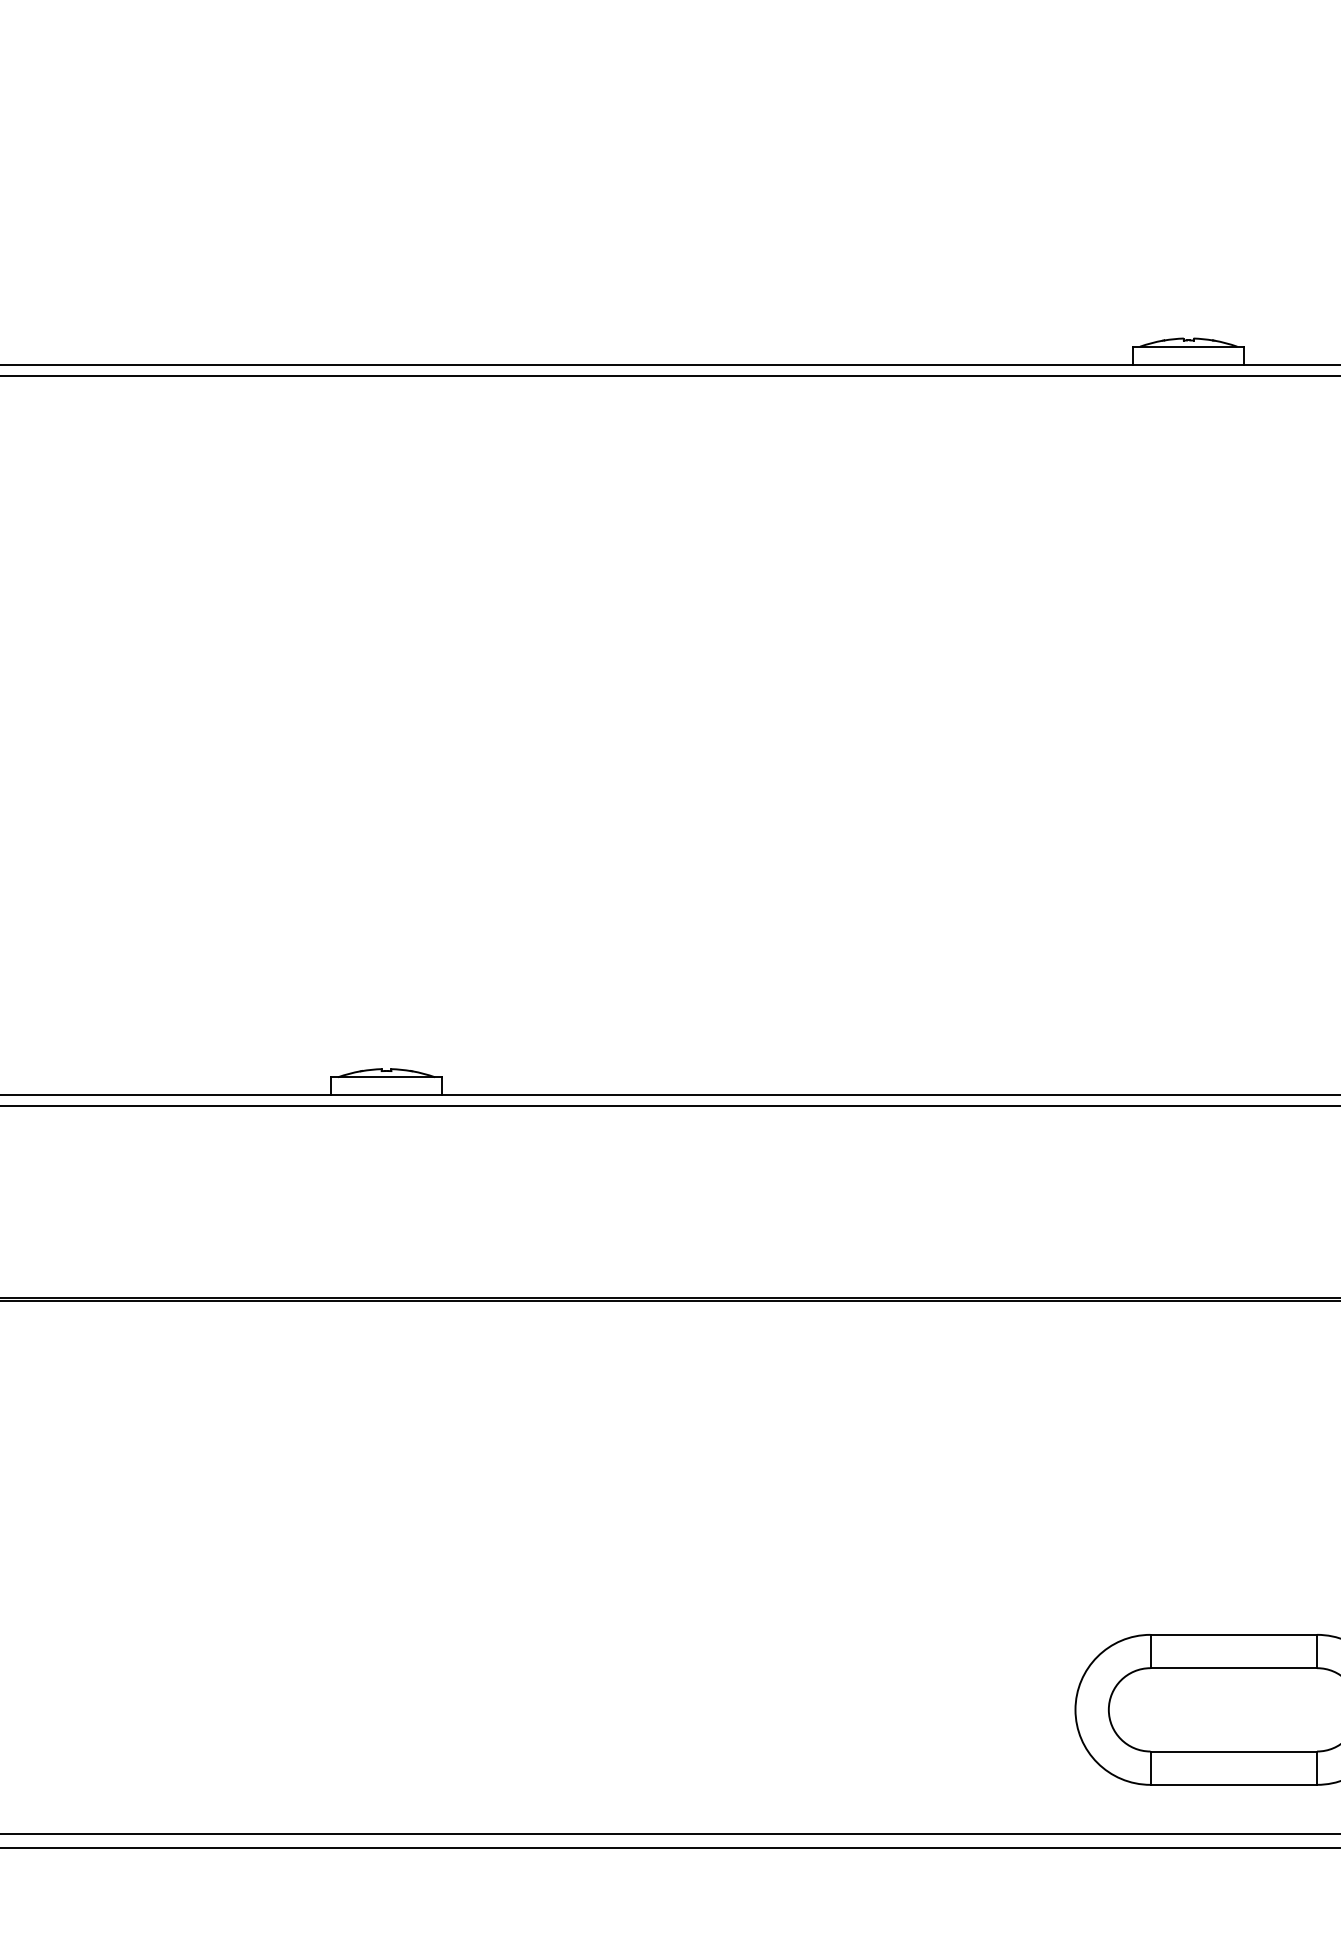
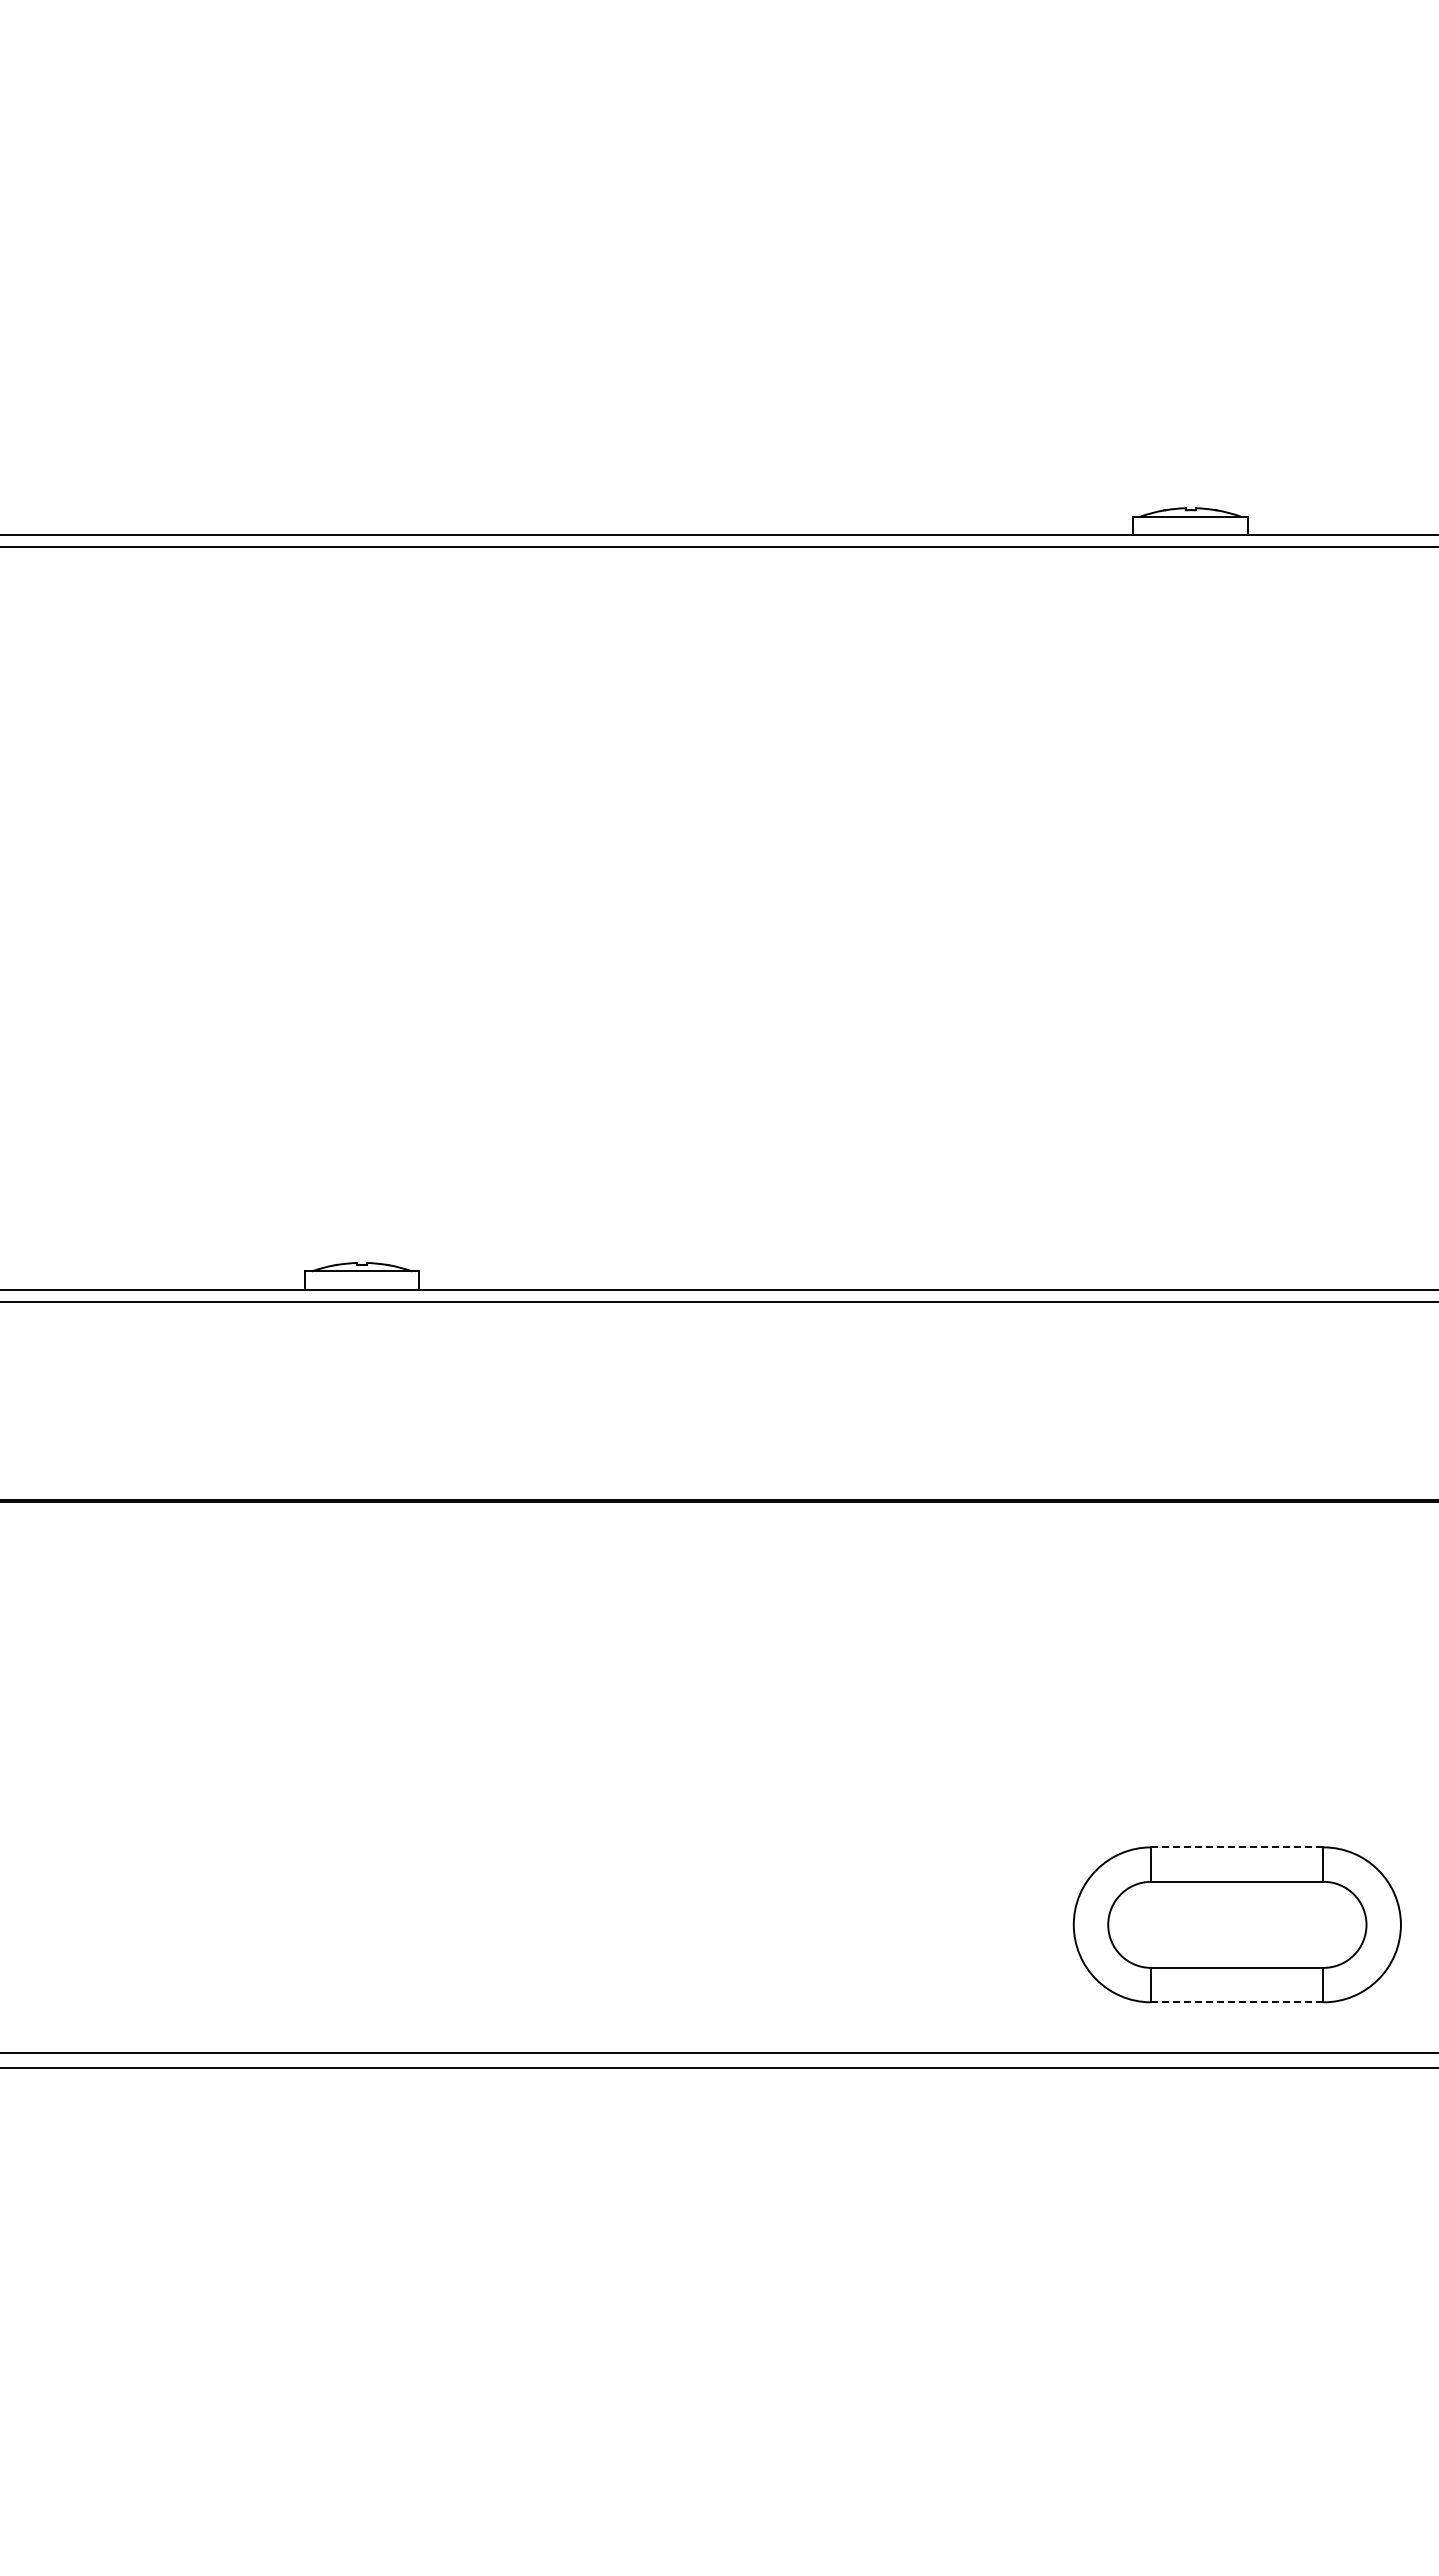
line: (1233, 1634) -> (1237, 1847), solid -> dashed
line: (1232, 1785) -> (1236, 2002), solid -> dashed

